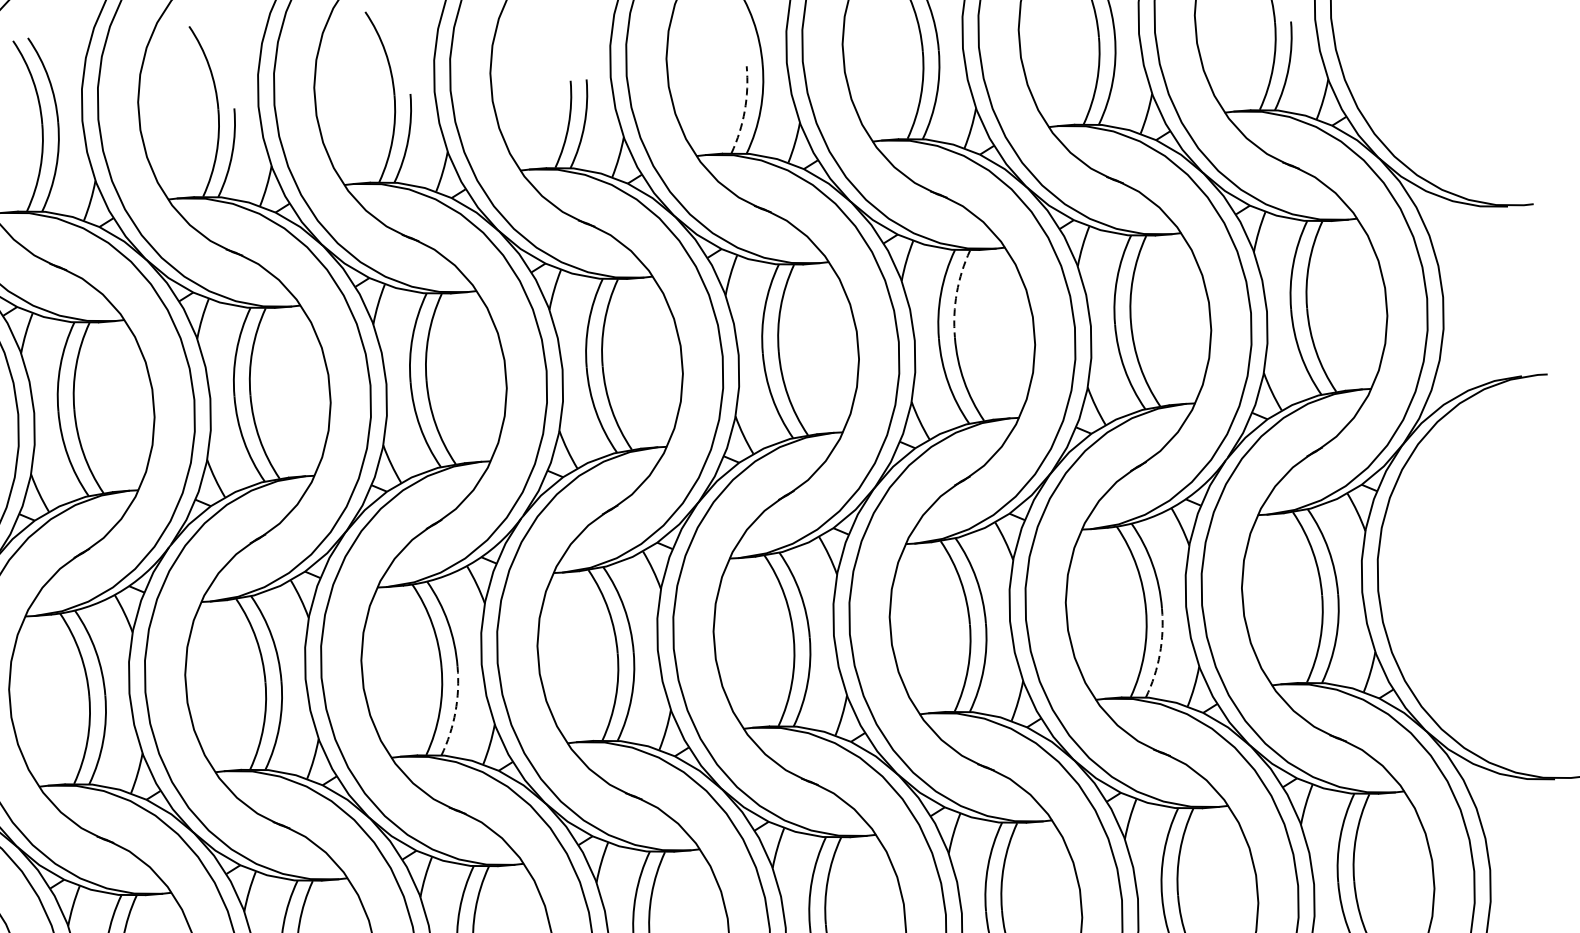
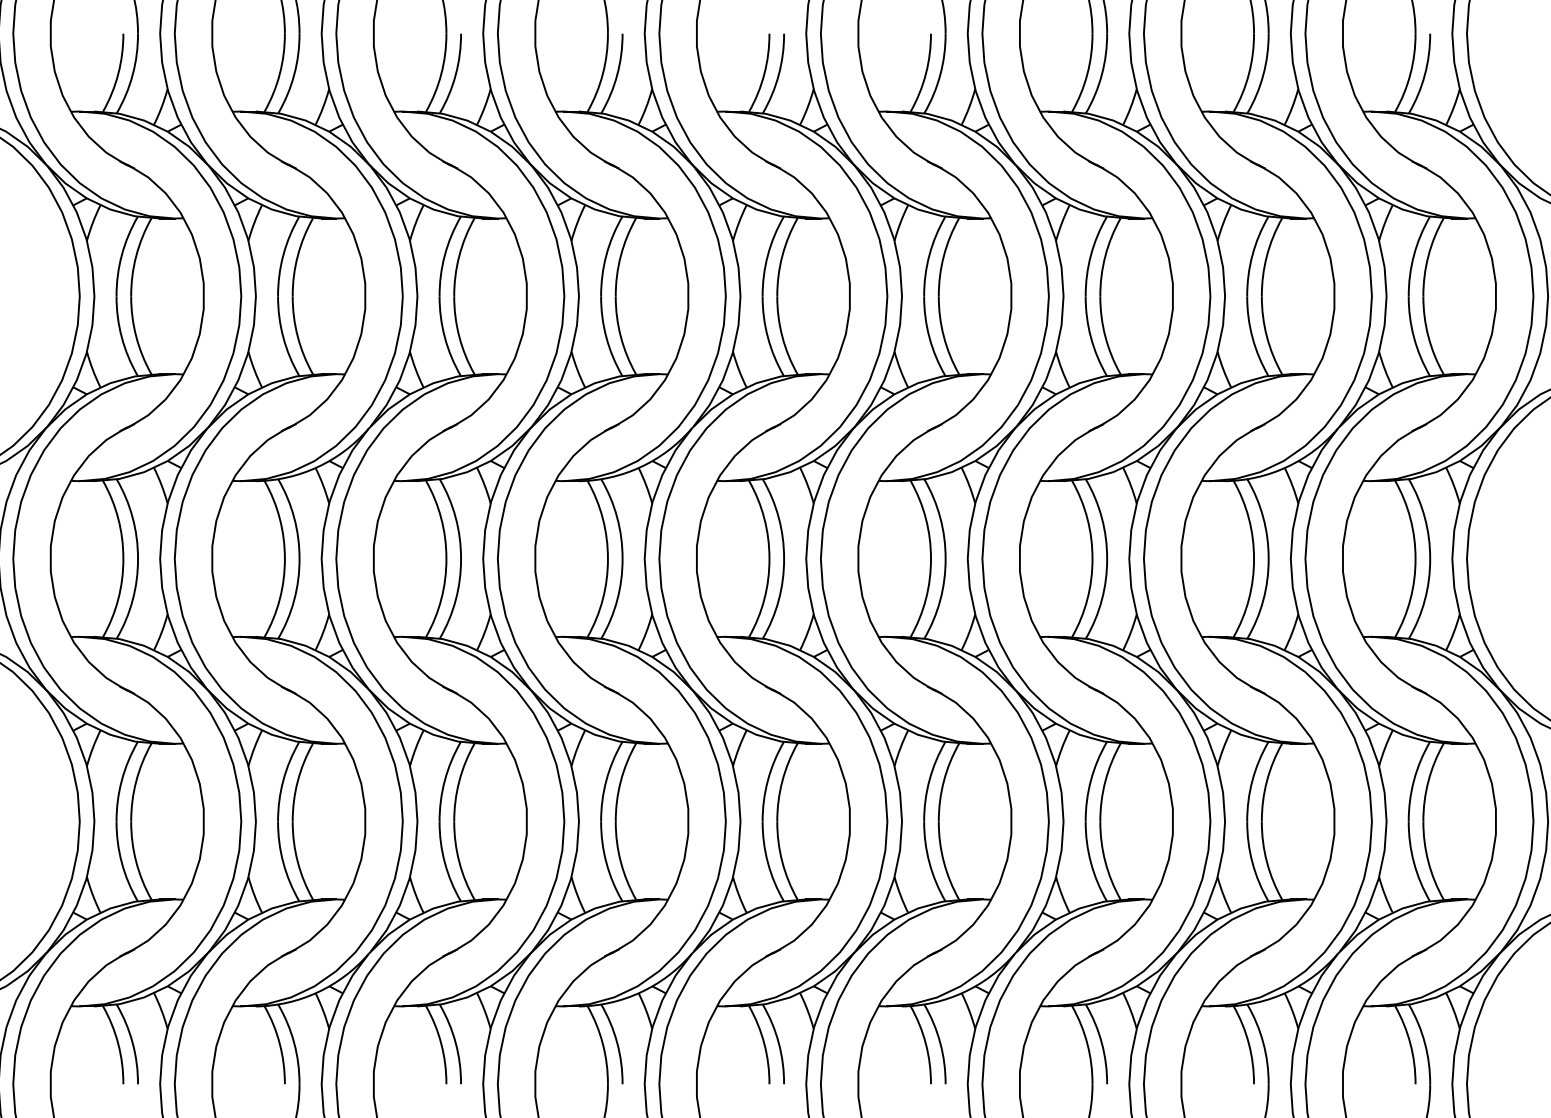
arc: (744, 111) -> (925, 74), dashed -> solid
arc: (956, 292) -> (1105, 255), dashed -> solid
arc: (1160, 654) -> (1263, 600), dashed -> solid
arc: (455, 712) -> (617, 600), dashed -> solid

